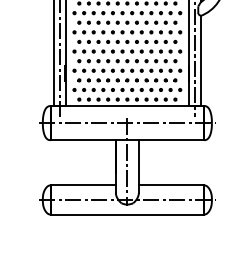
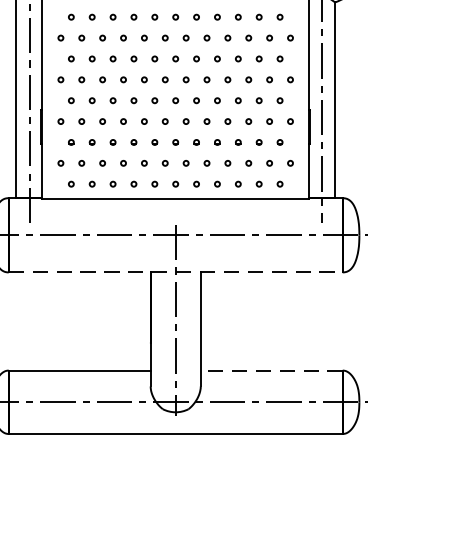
line: (127, 140) -> (175, 273), solid -> dashed
line: (171, 185) -> (271, 370), solid -> dashed

